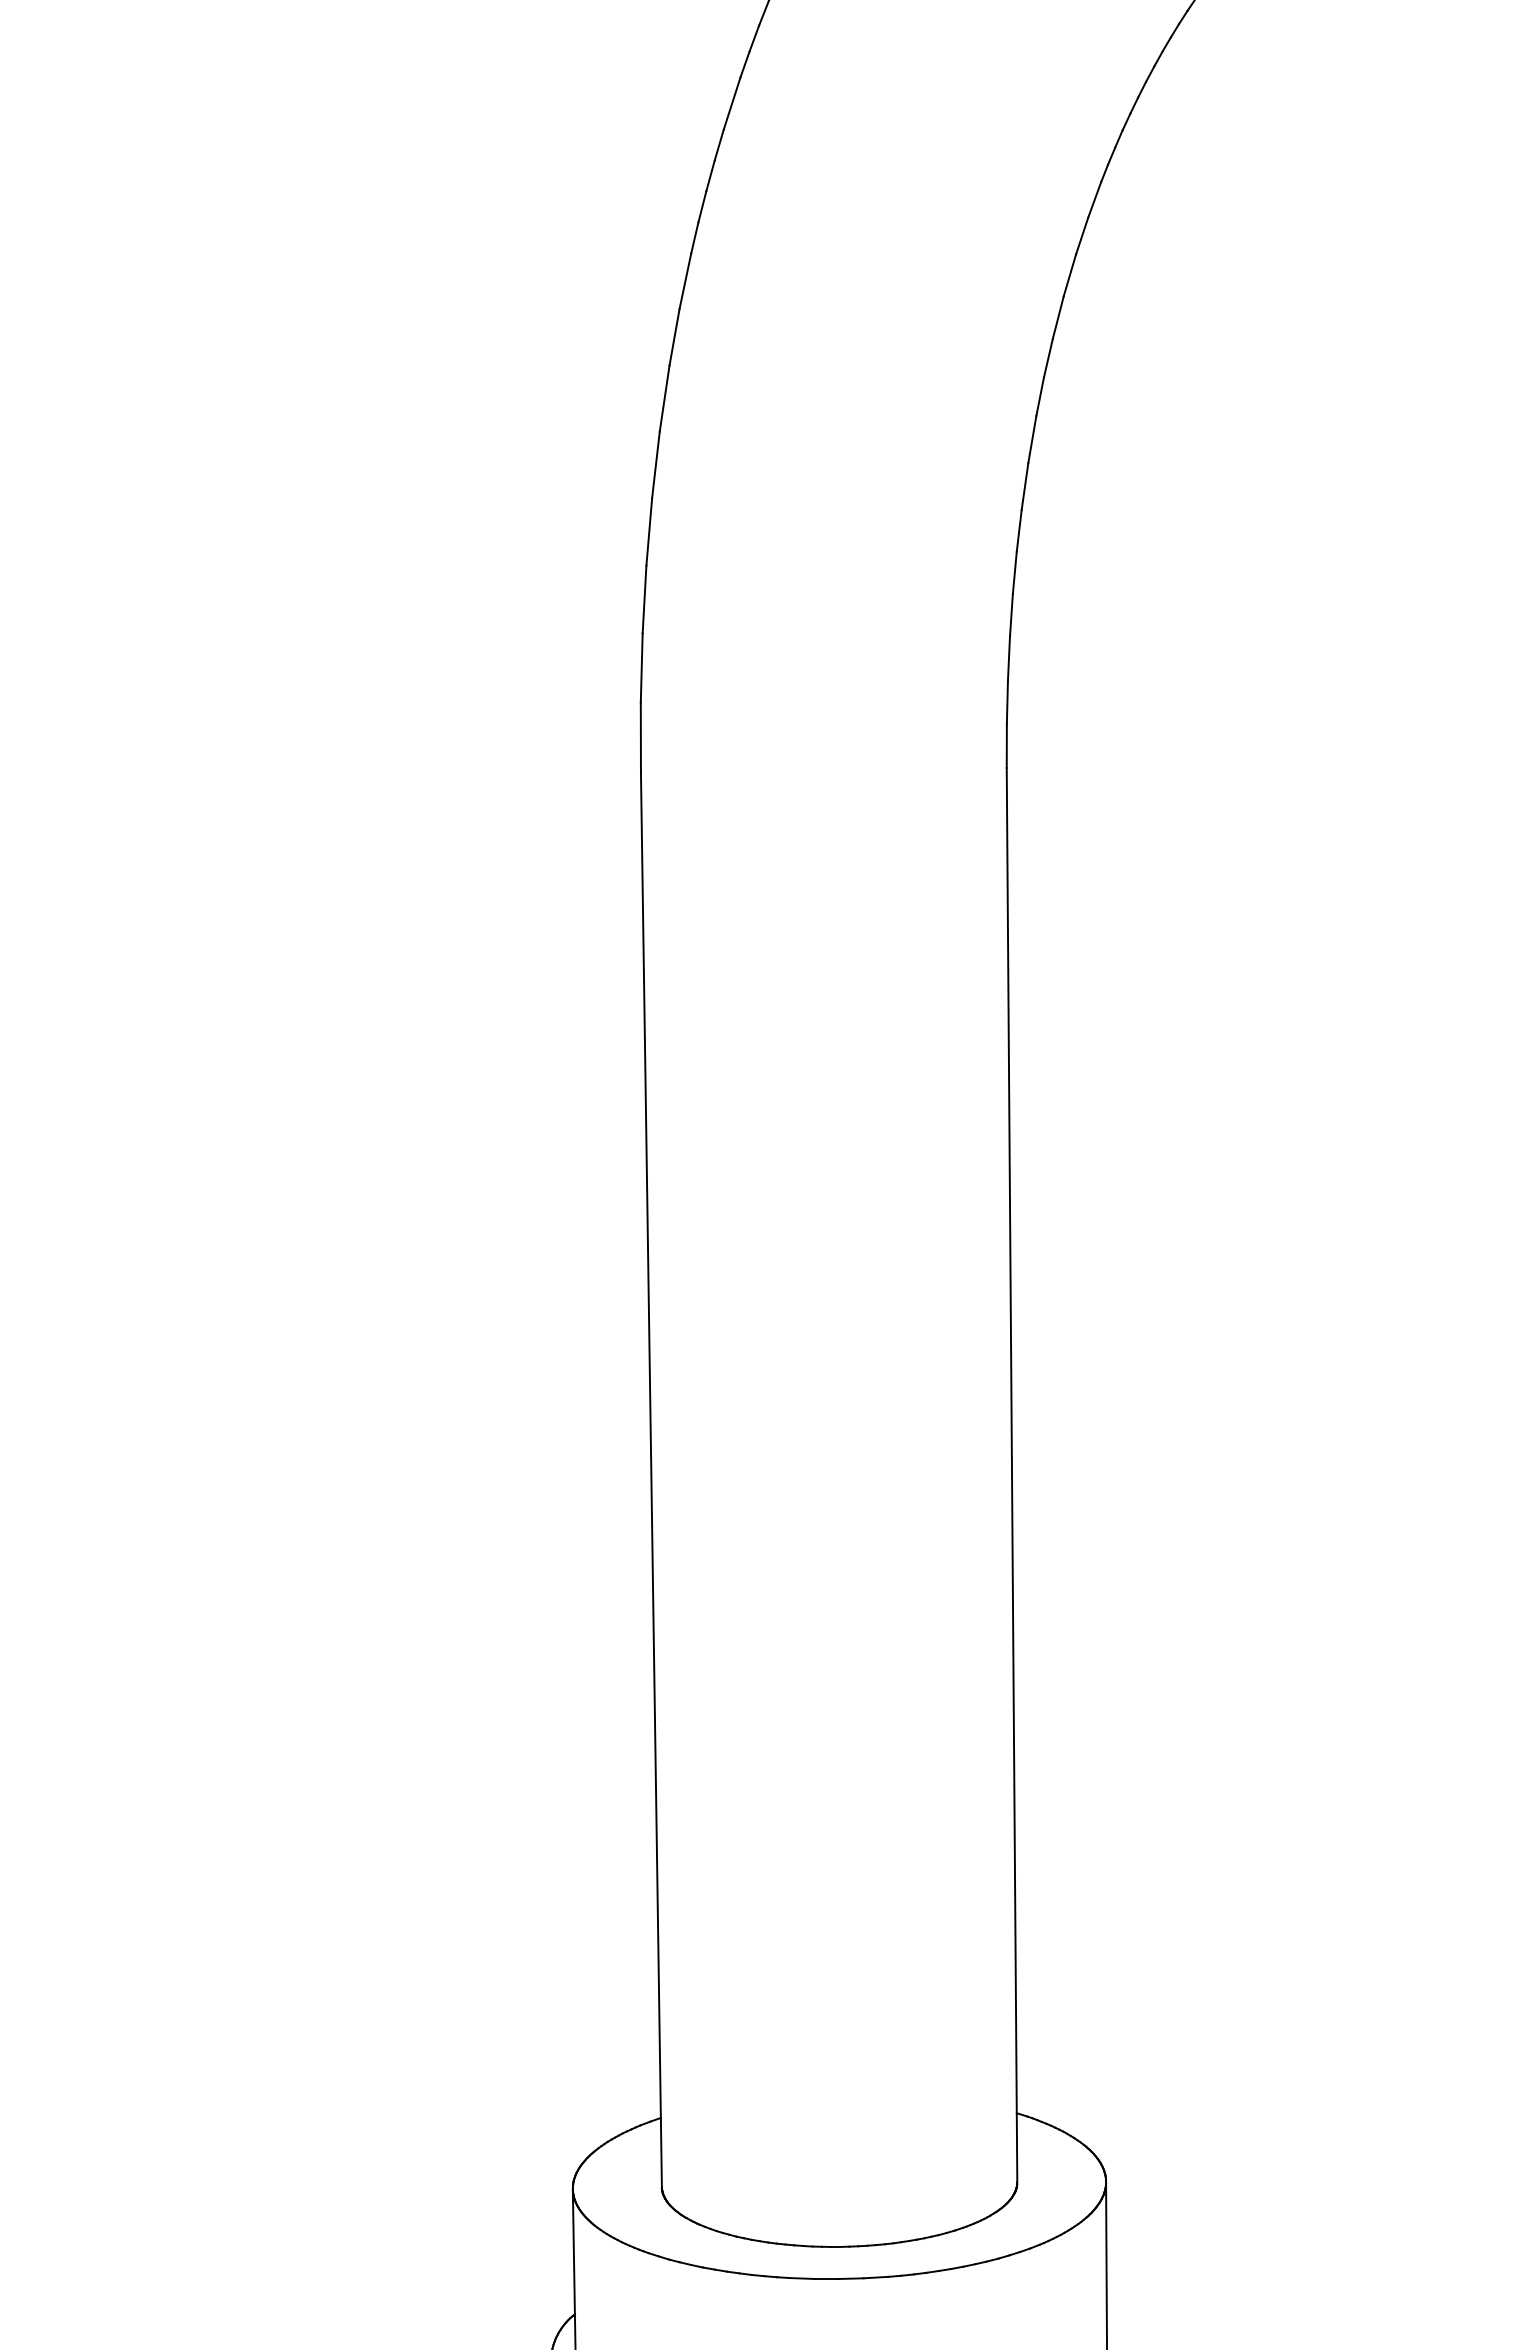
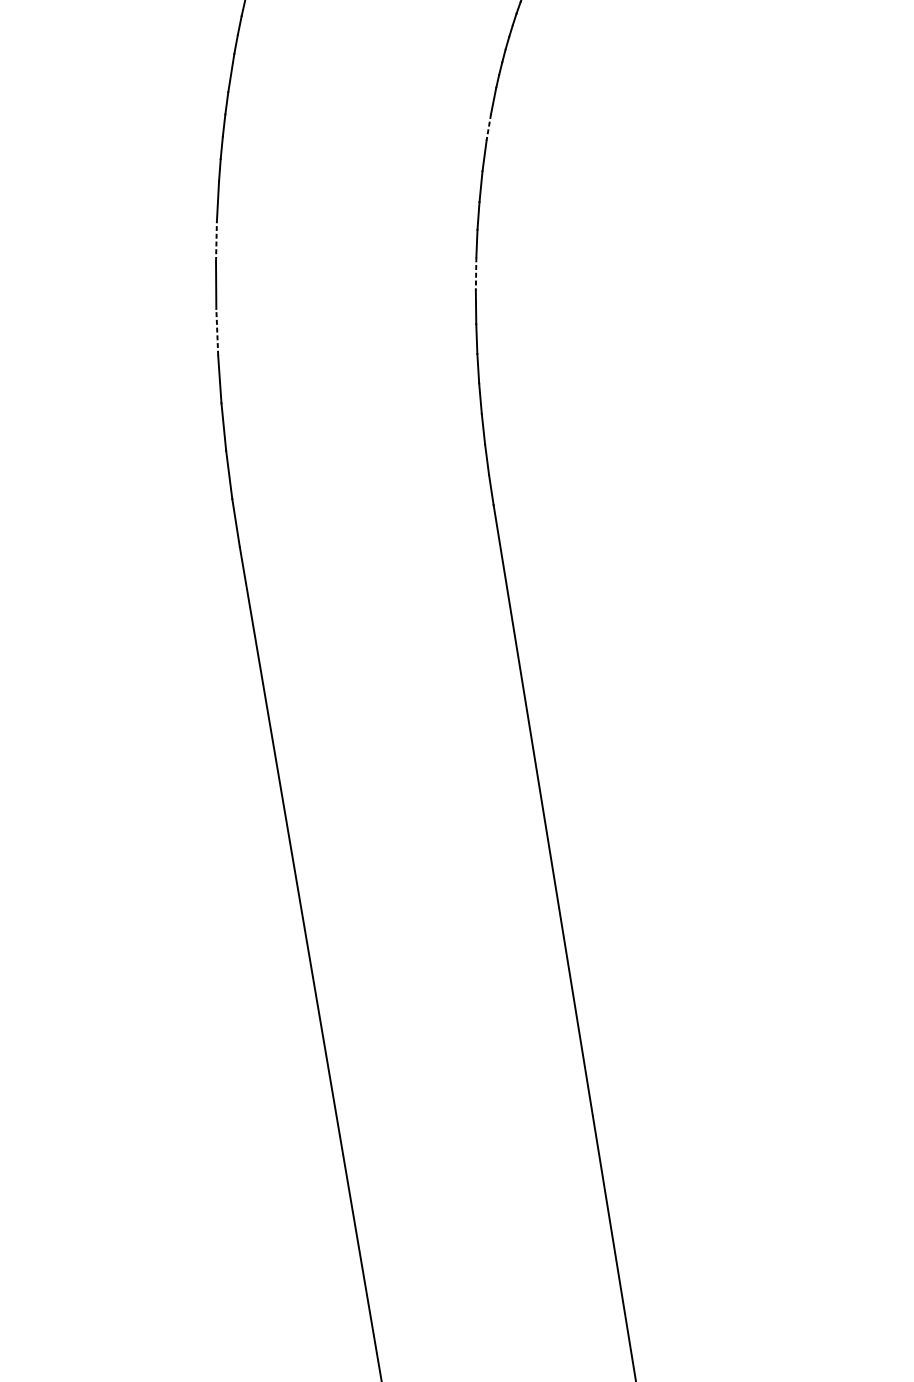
line: (1082, 236) -> (489, 127), solid -> dashed
line: (674, 337) -> (216, 241), solid -> dashed
line: (1032, 439) -> (476, 274), solid -> dashed
line: (656, 464) -> (217, 331), solid -> dashed

